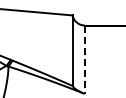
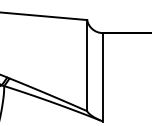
line: (84, 60) -> (102, 78), dashed -> solid

